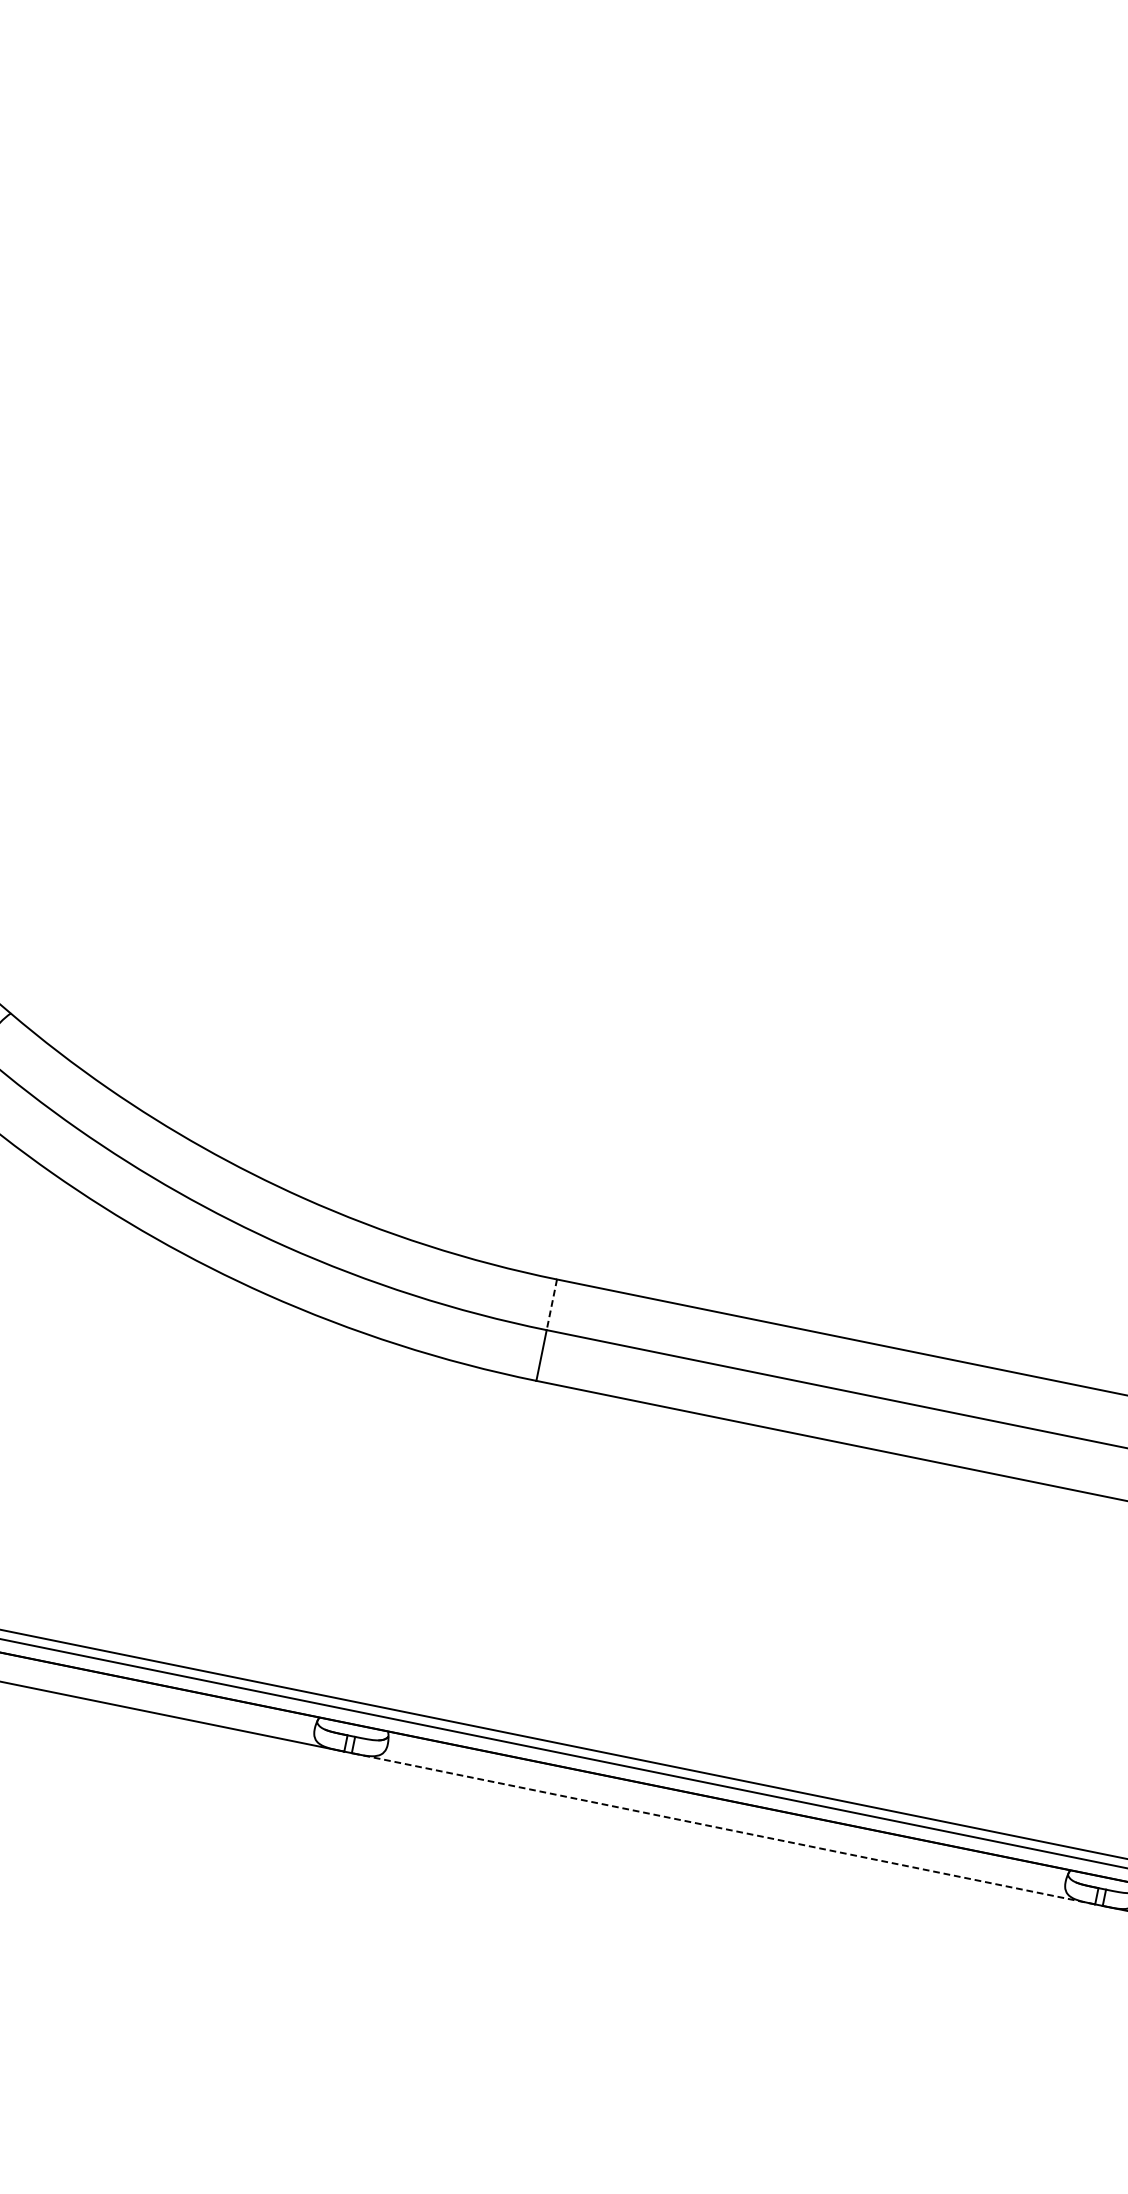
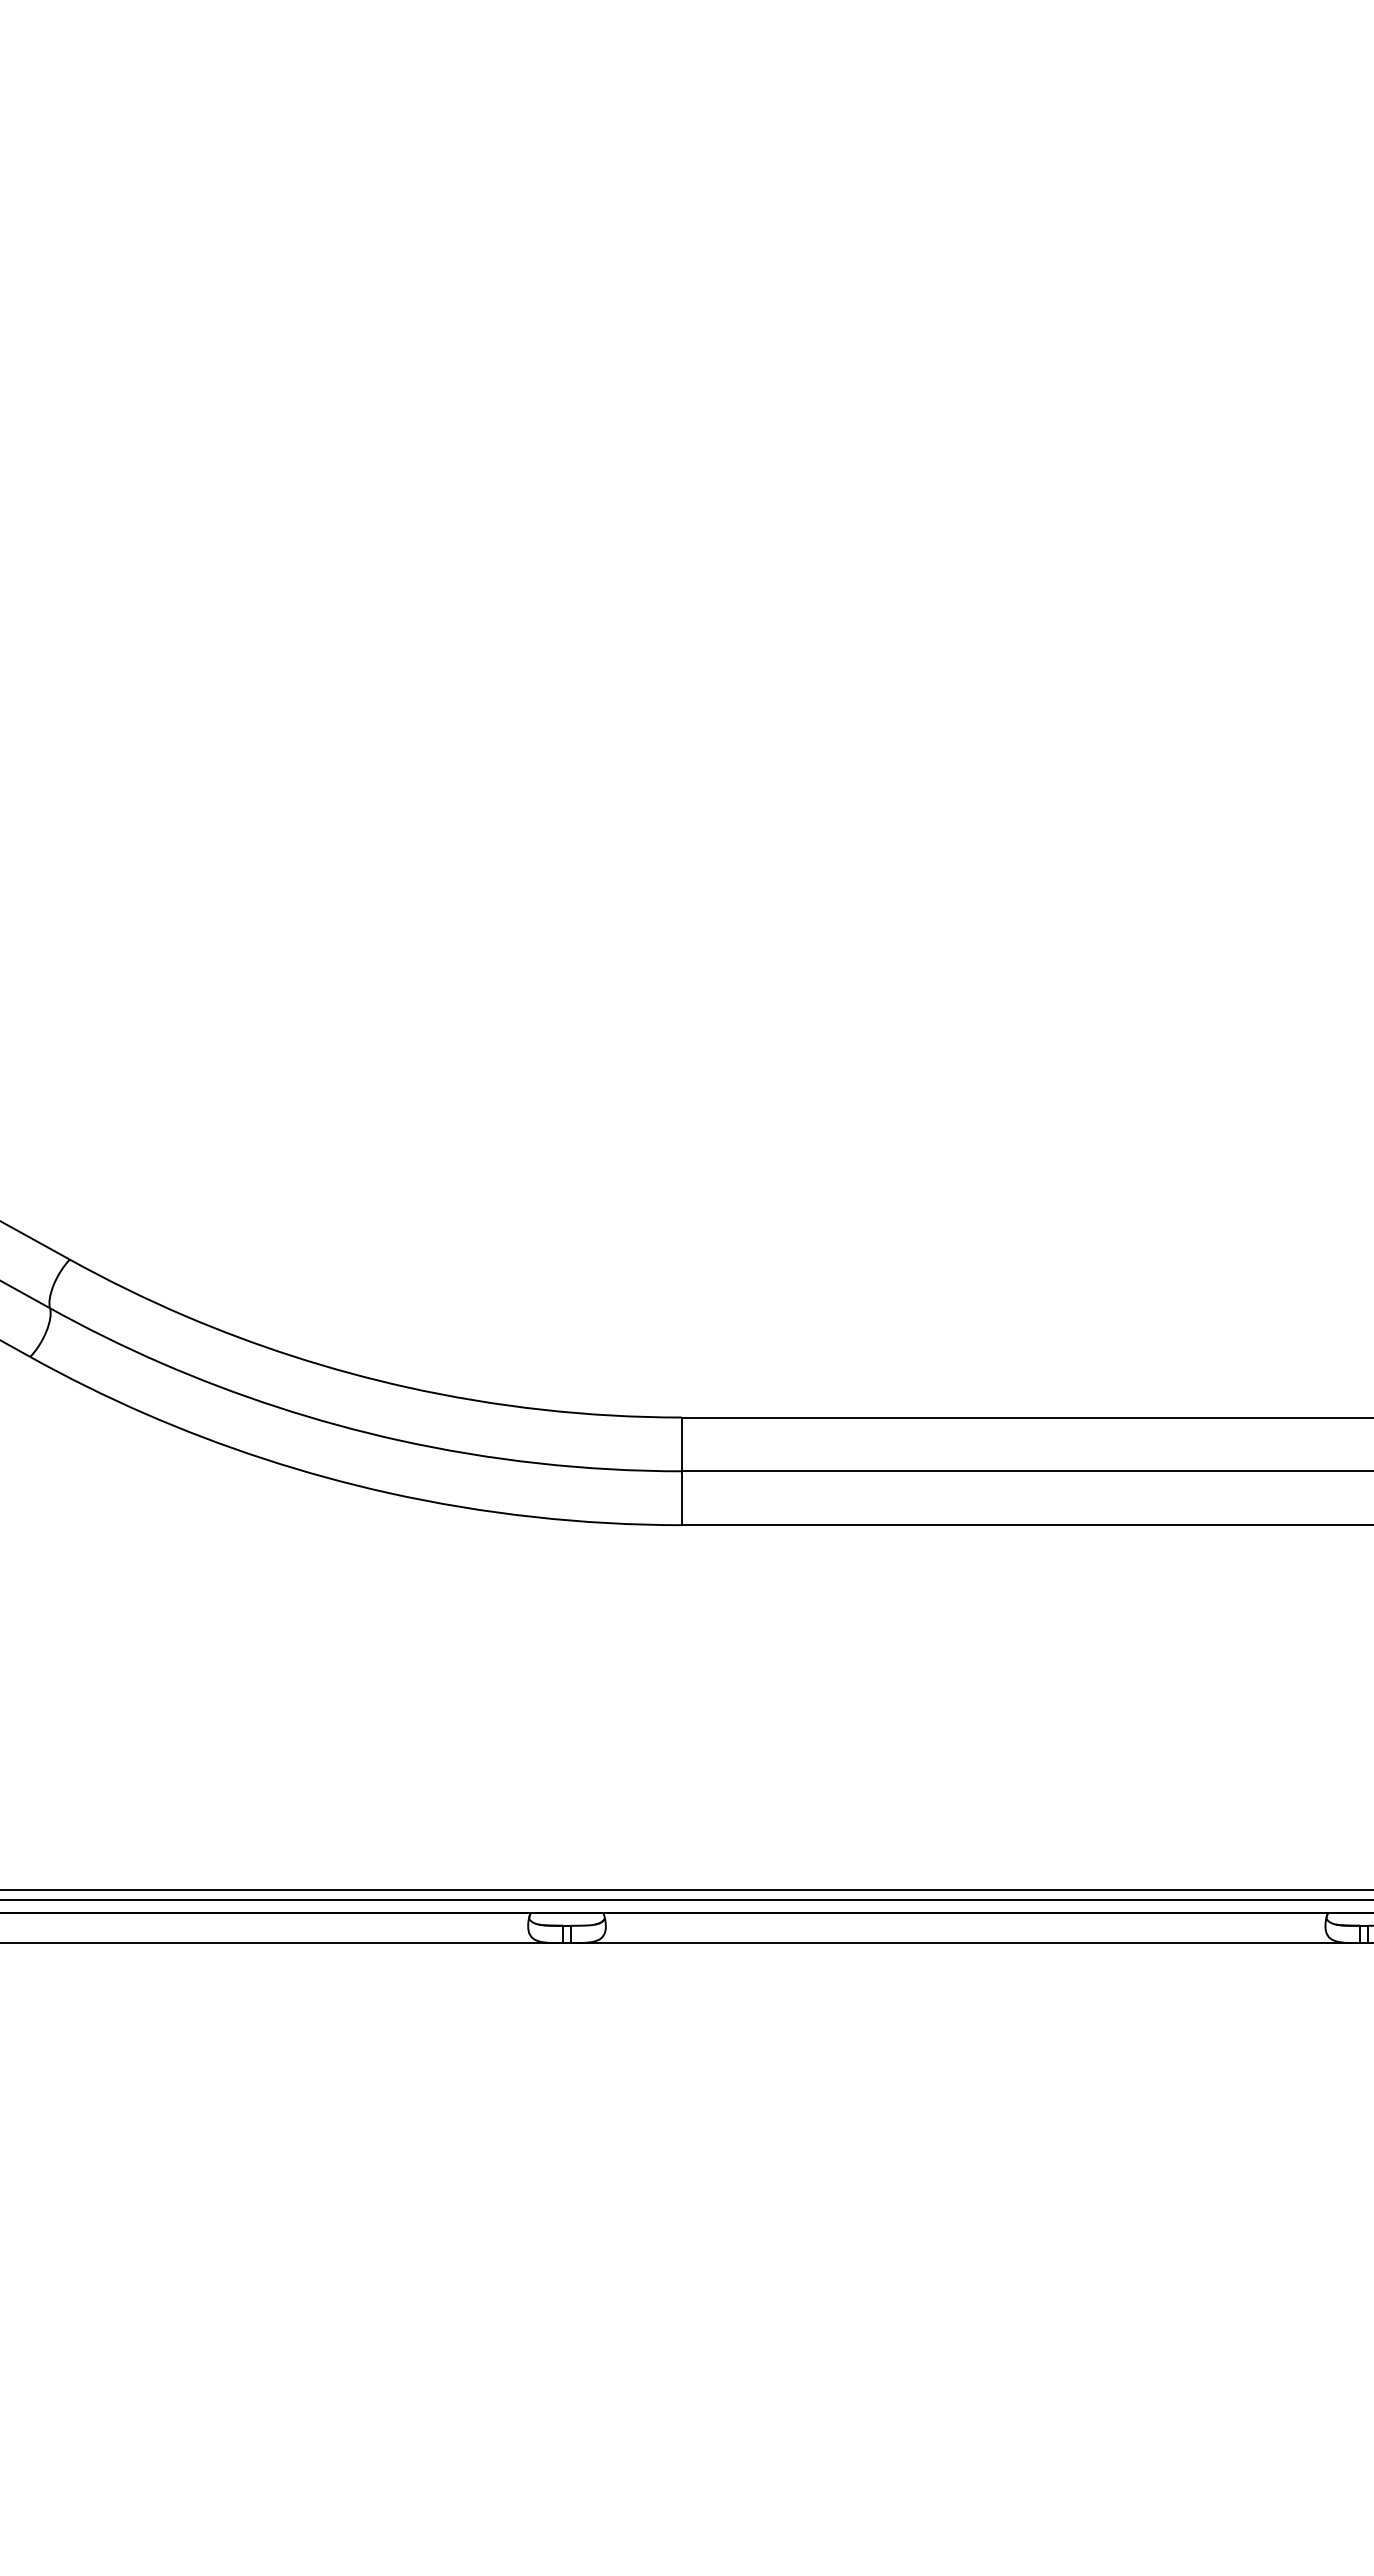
line: (551, 1304) -> (681, 1444), dashed -> solid
line: (723, 1829) -> (965, 1943), dashed -> solid

